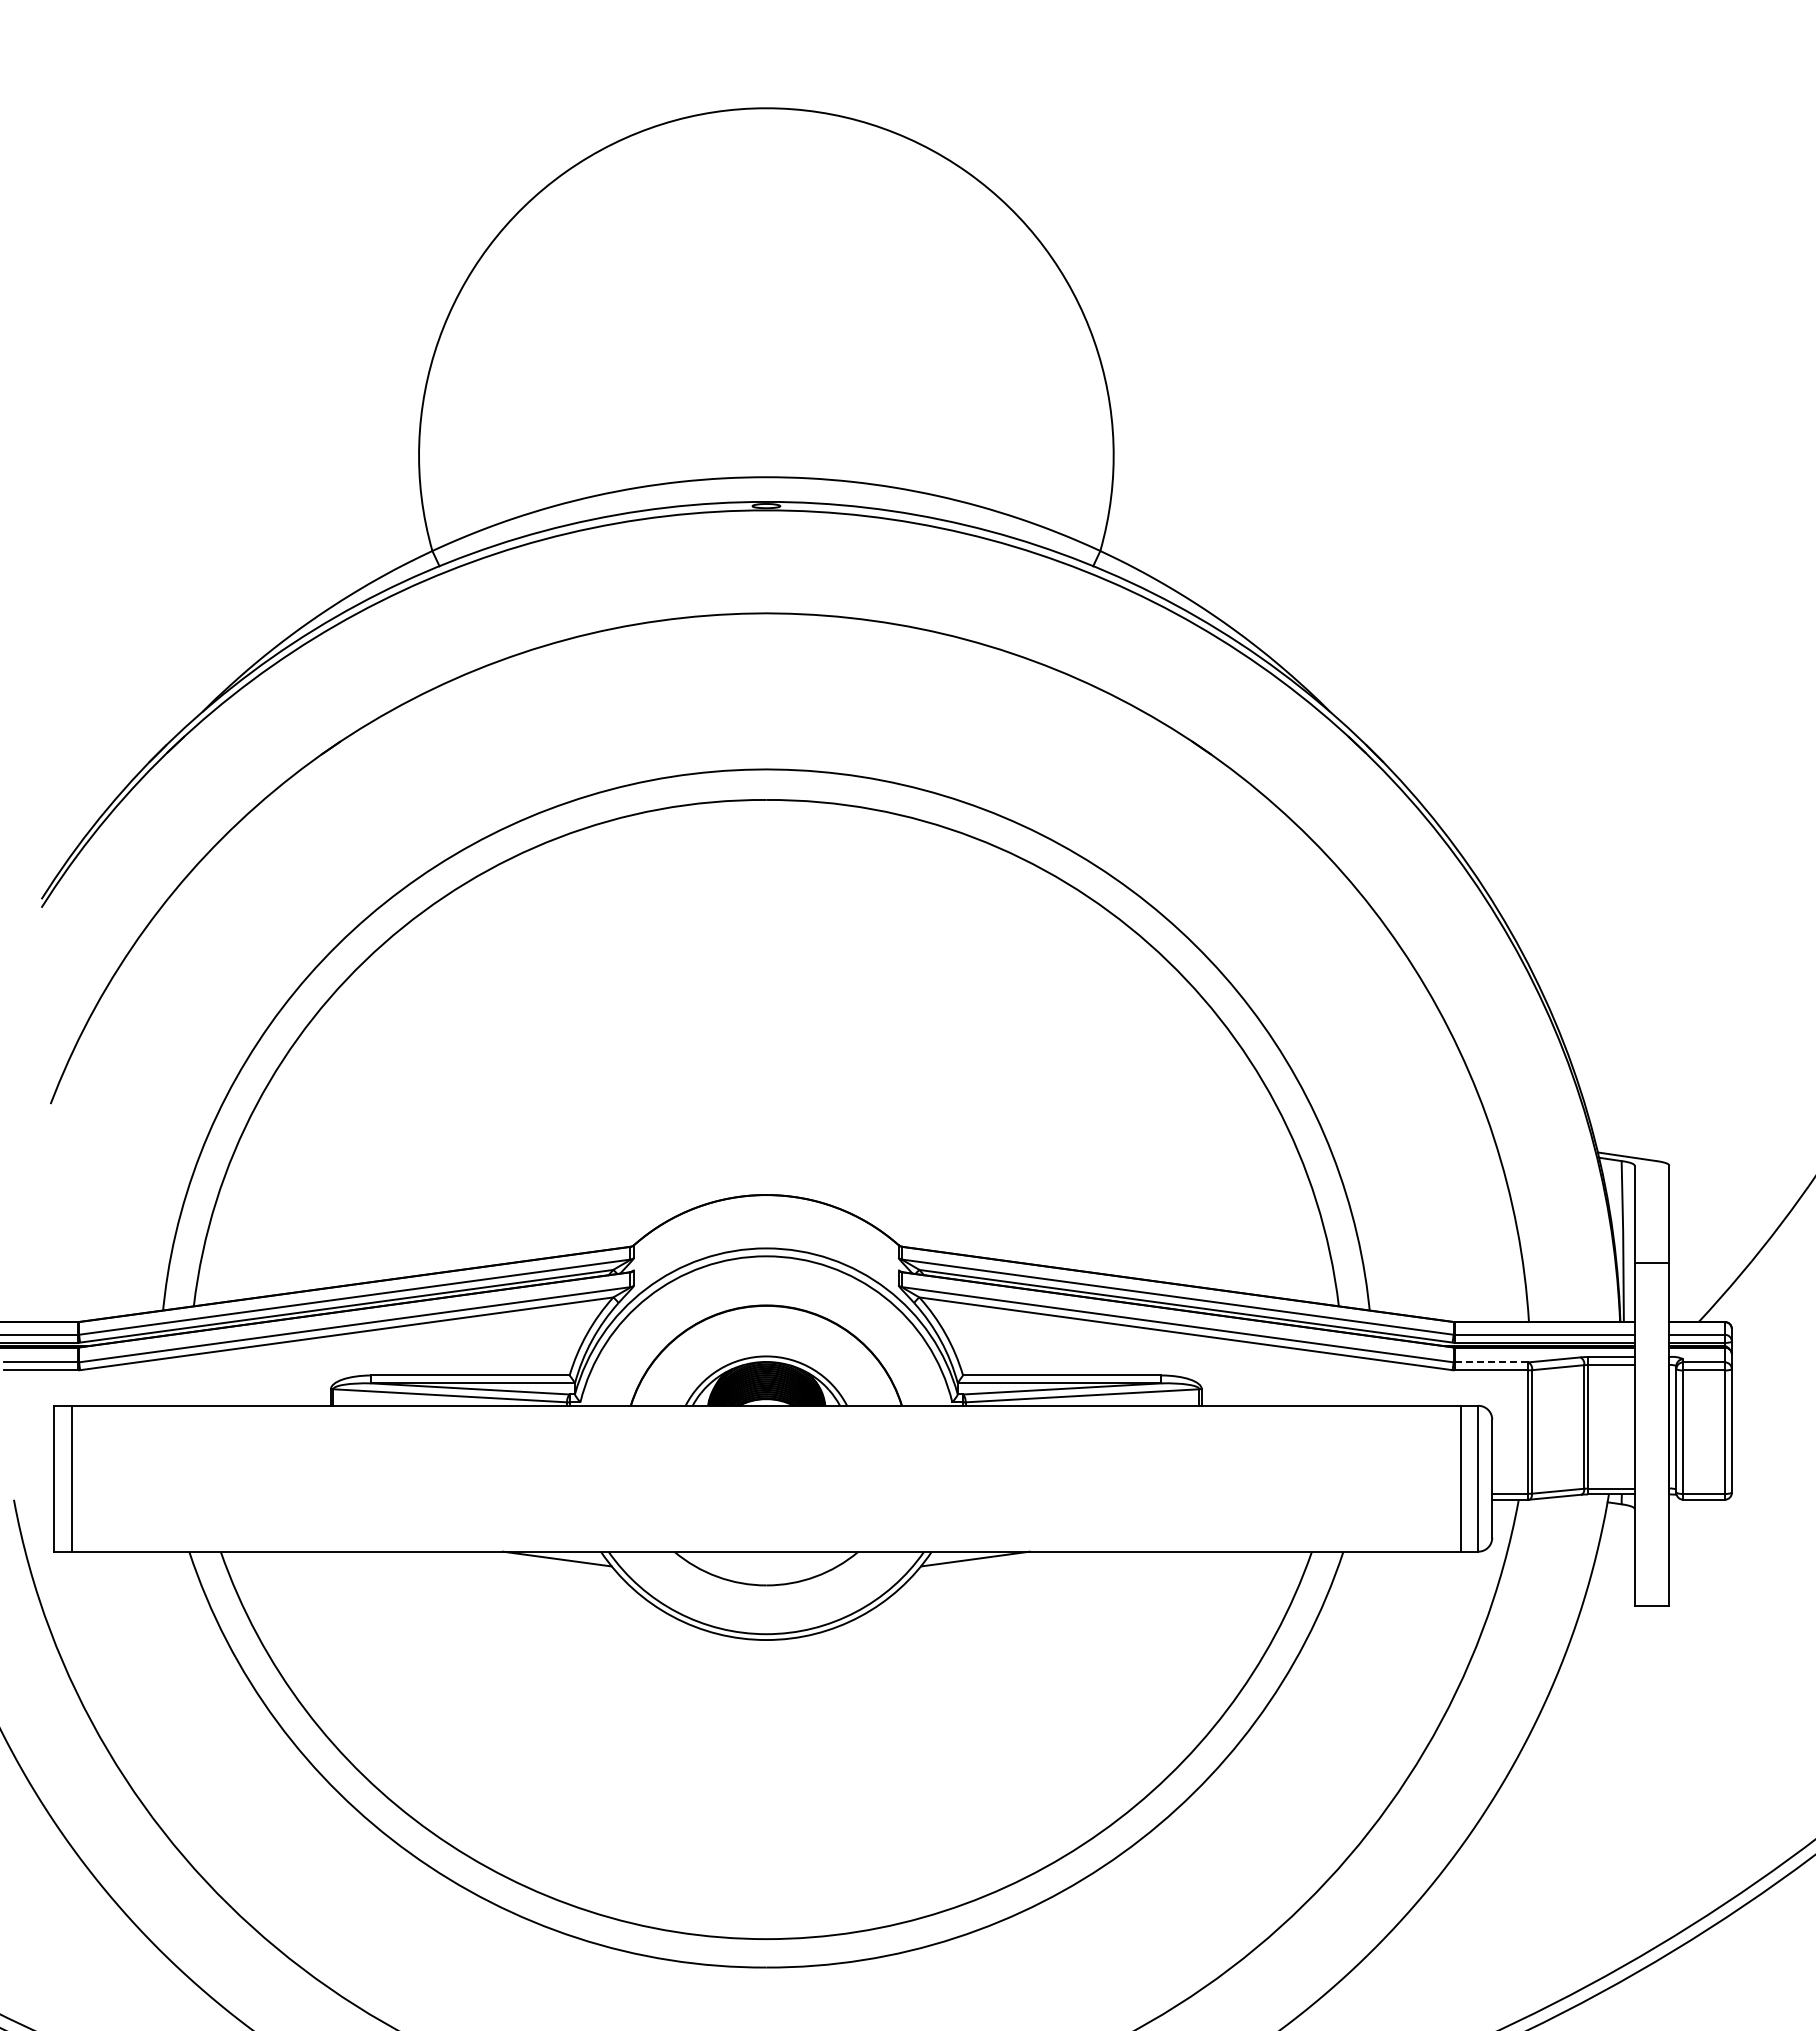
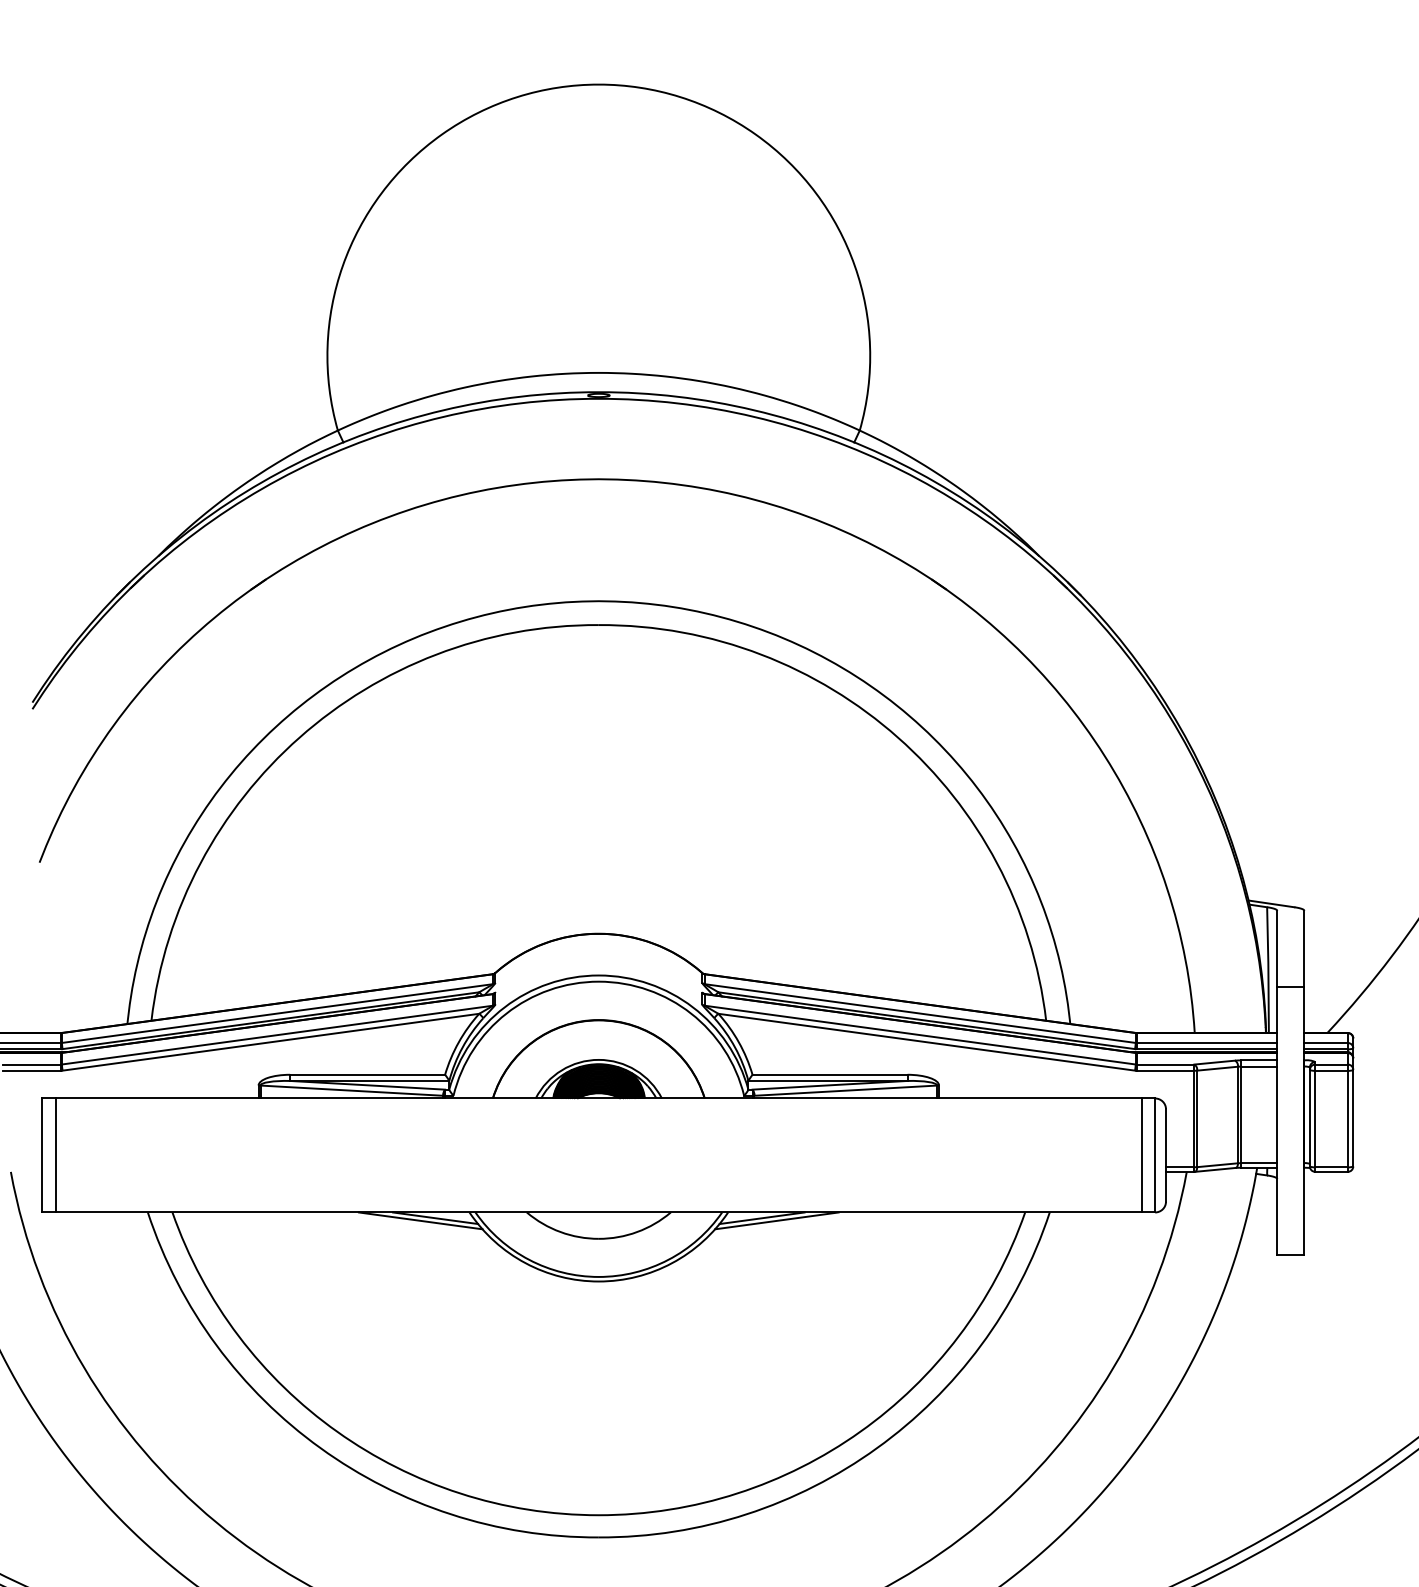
line: (1491, 1362) -> (1165, 1064), dashed -> solid
line: (538, 1562) -> (420, 1220), added
line: (994, 1562) -> (777, 1220), added

